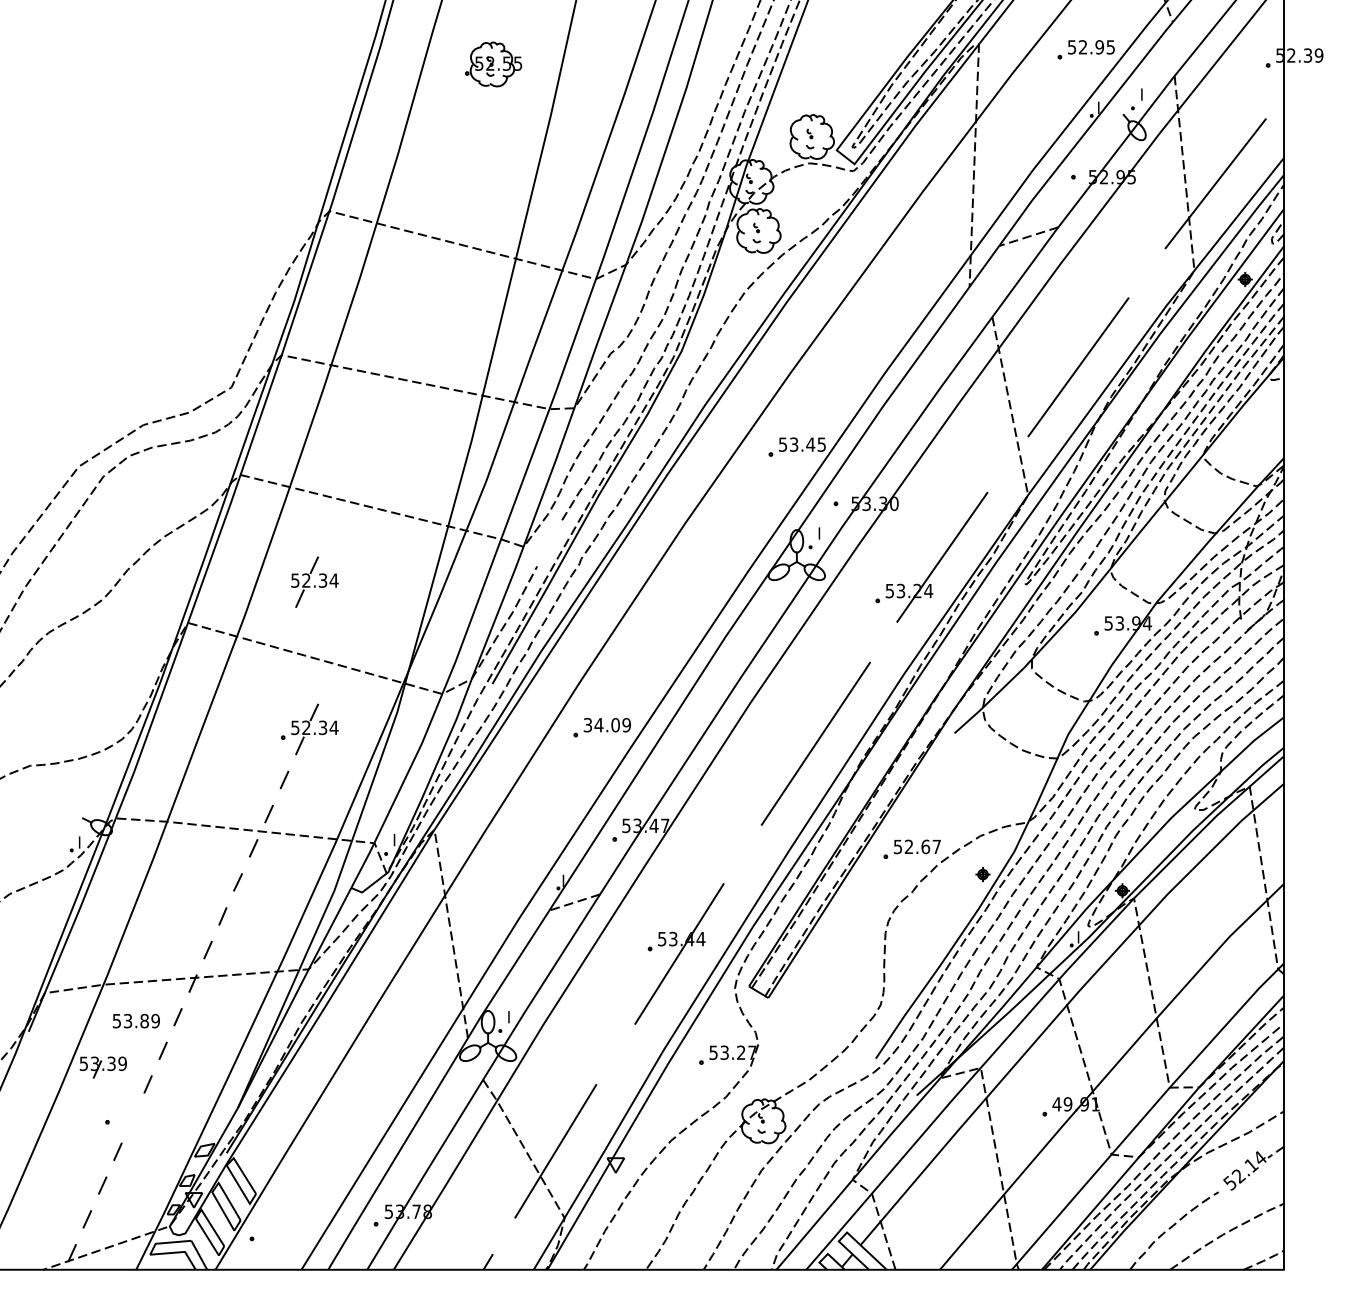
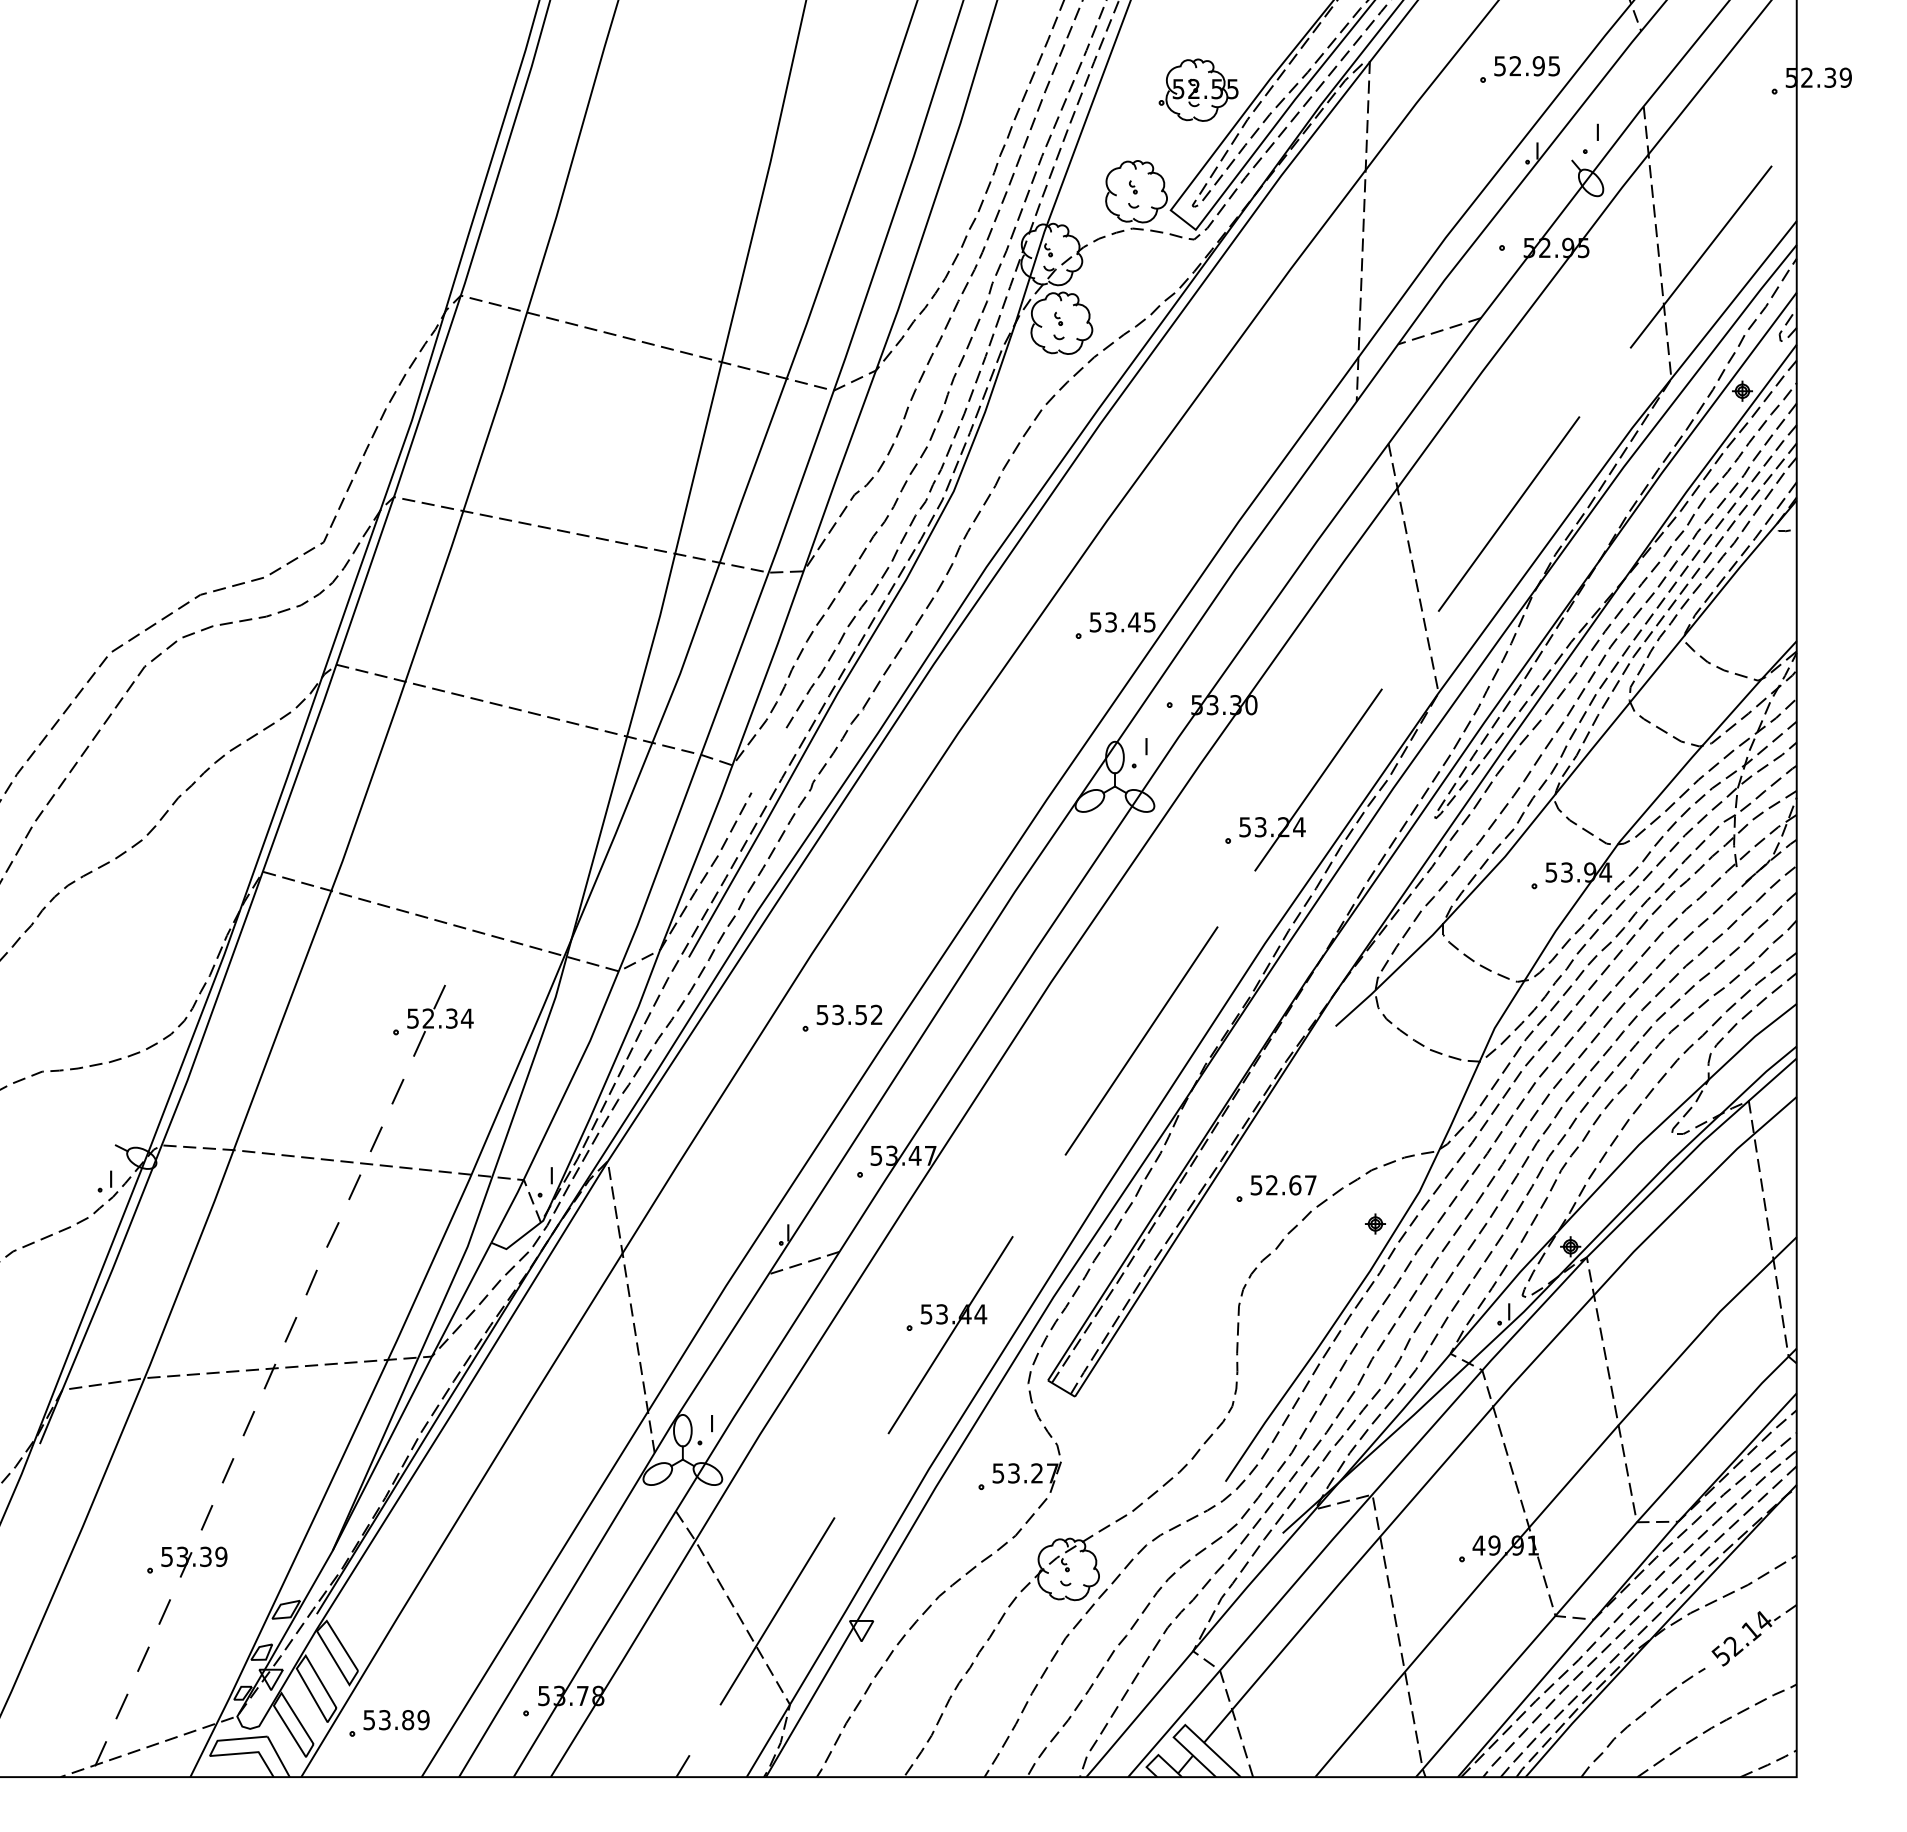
part: (493, 63) -> (1198, 89), moved
part: (314, 581) -> (440, 814), removed
text: (607, 724) -> (849, 1014), 34.09 -> 53.52
text: (136, 1021) -> (396, 1720), moved
part: (103, 1067) -> (194, 1561), moved

